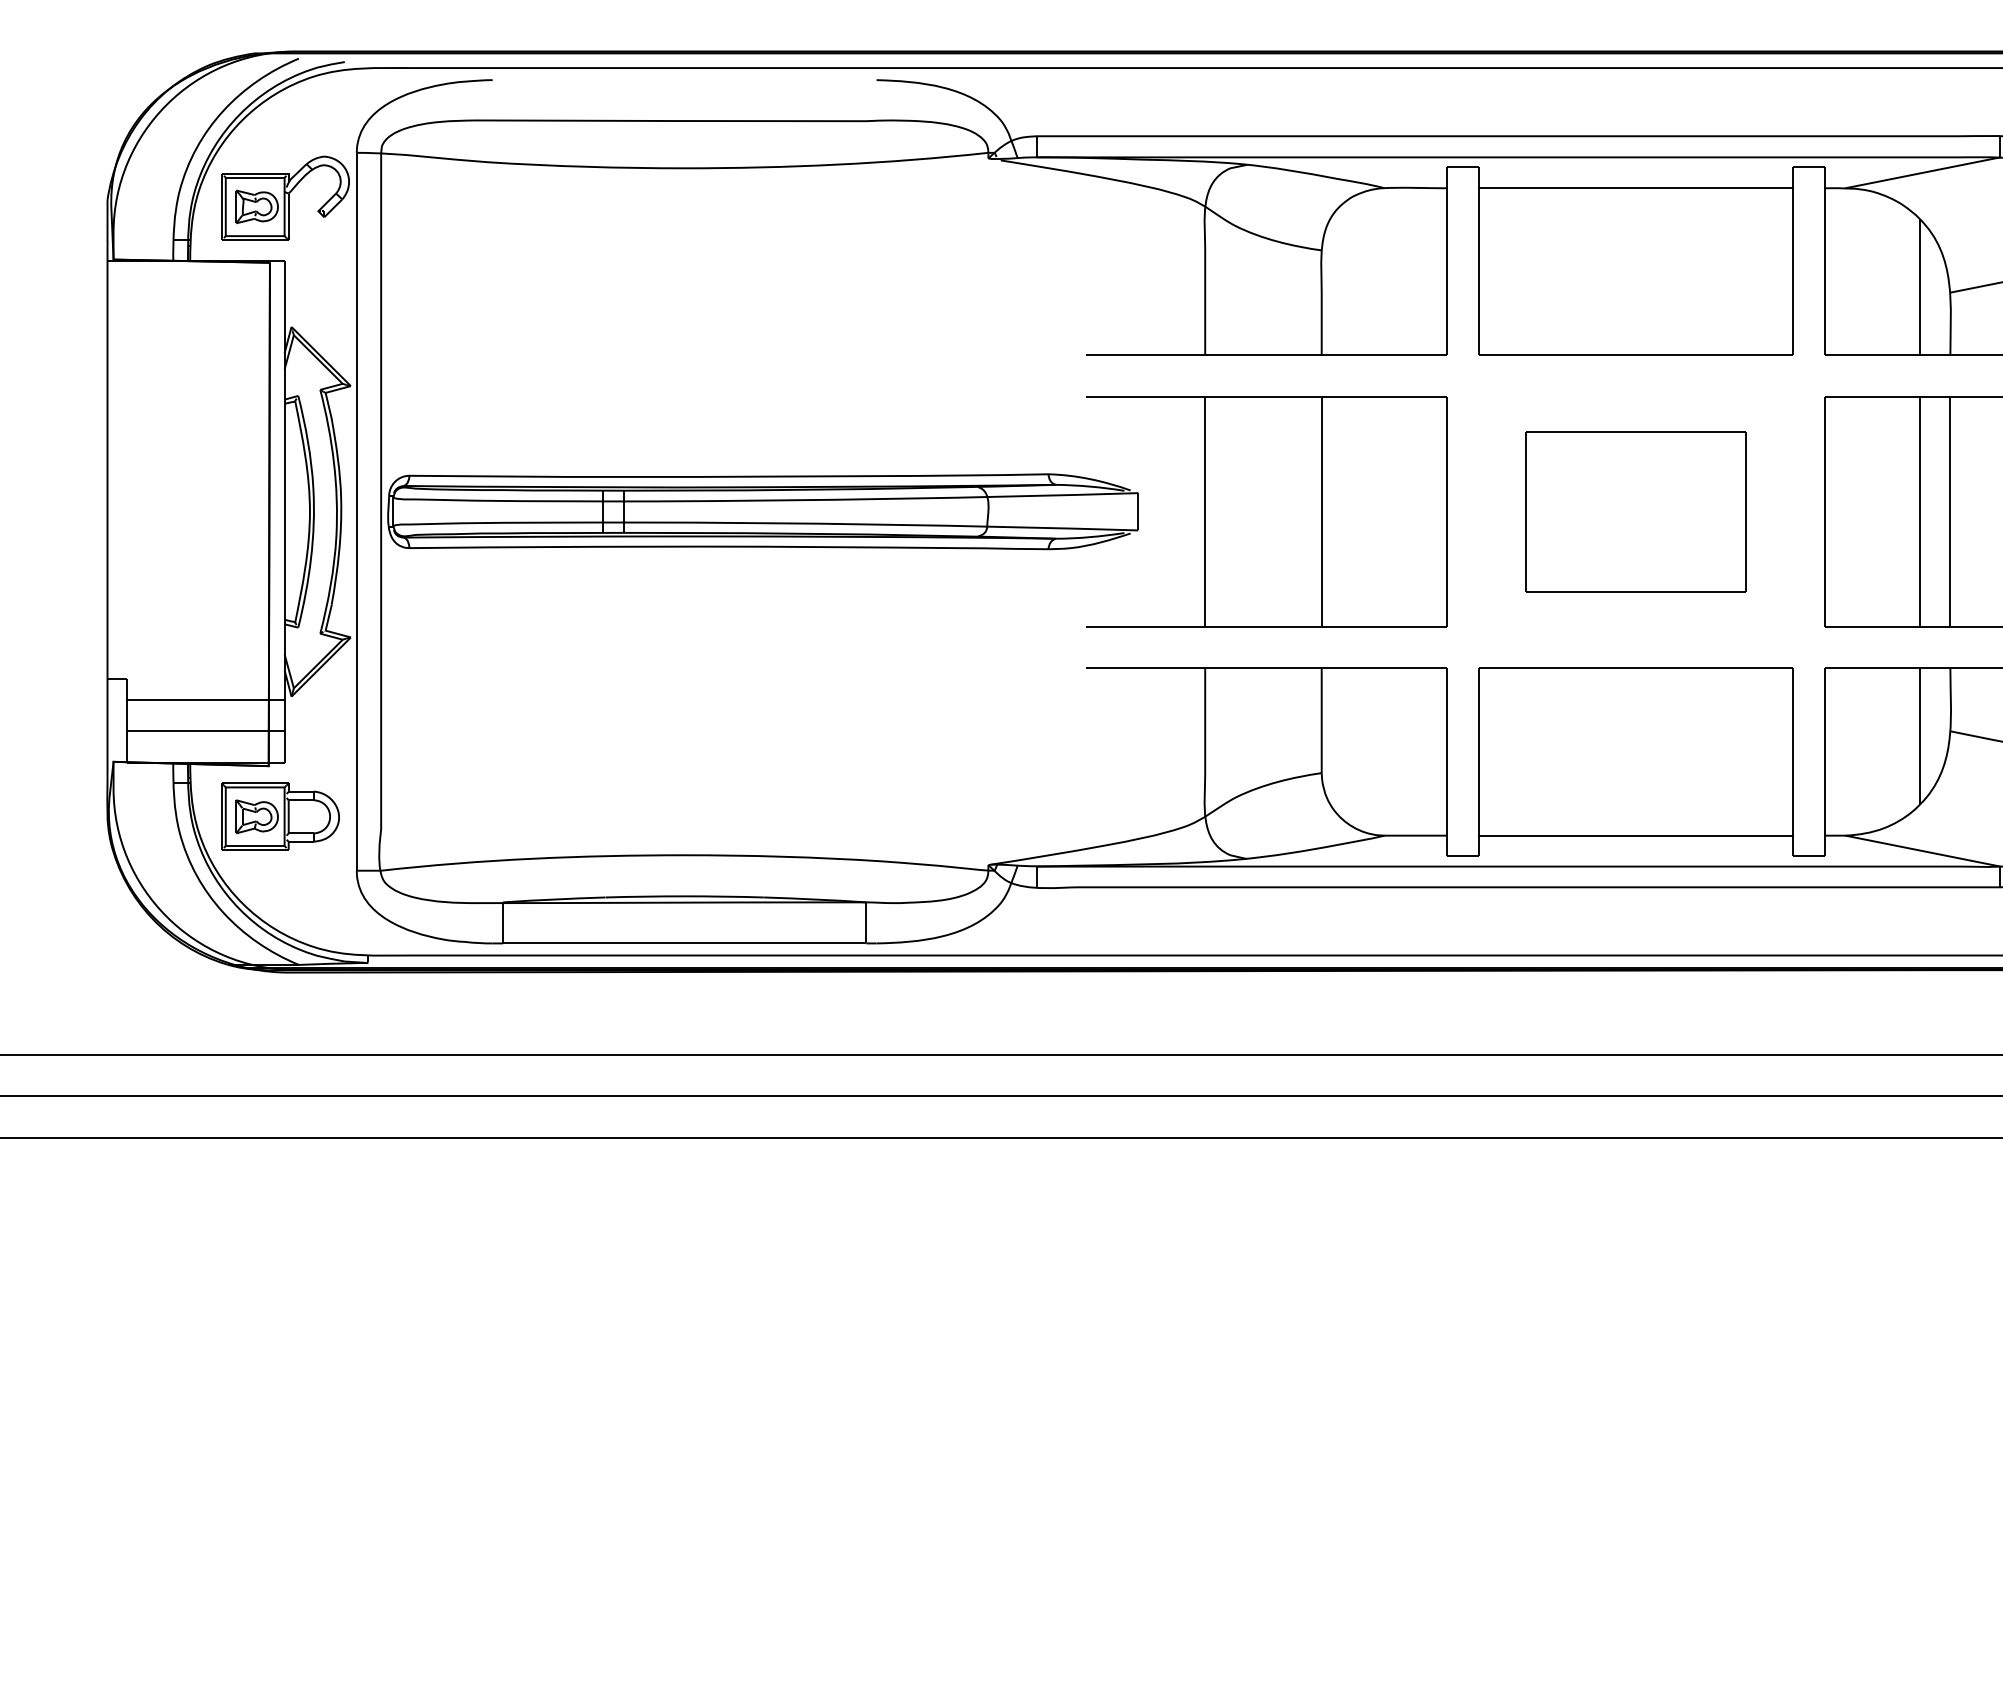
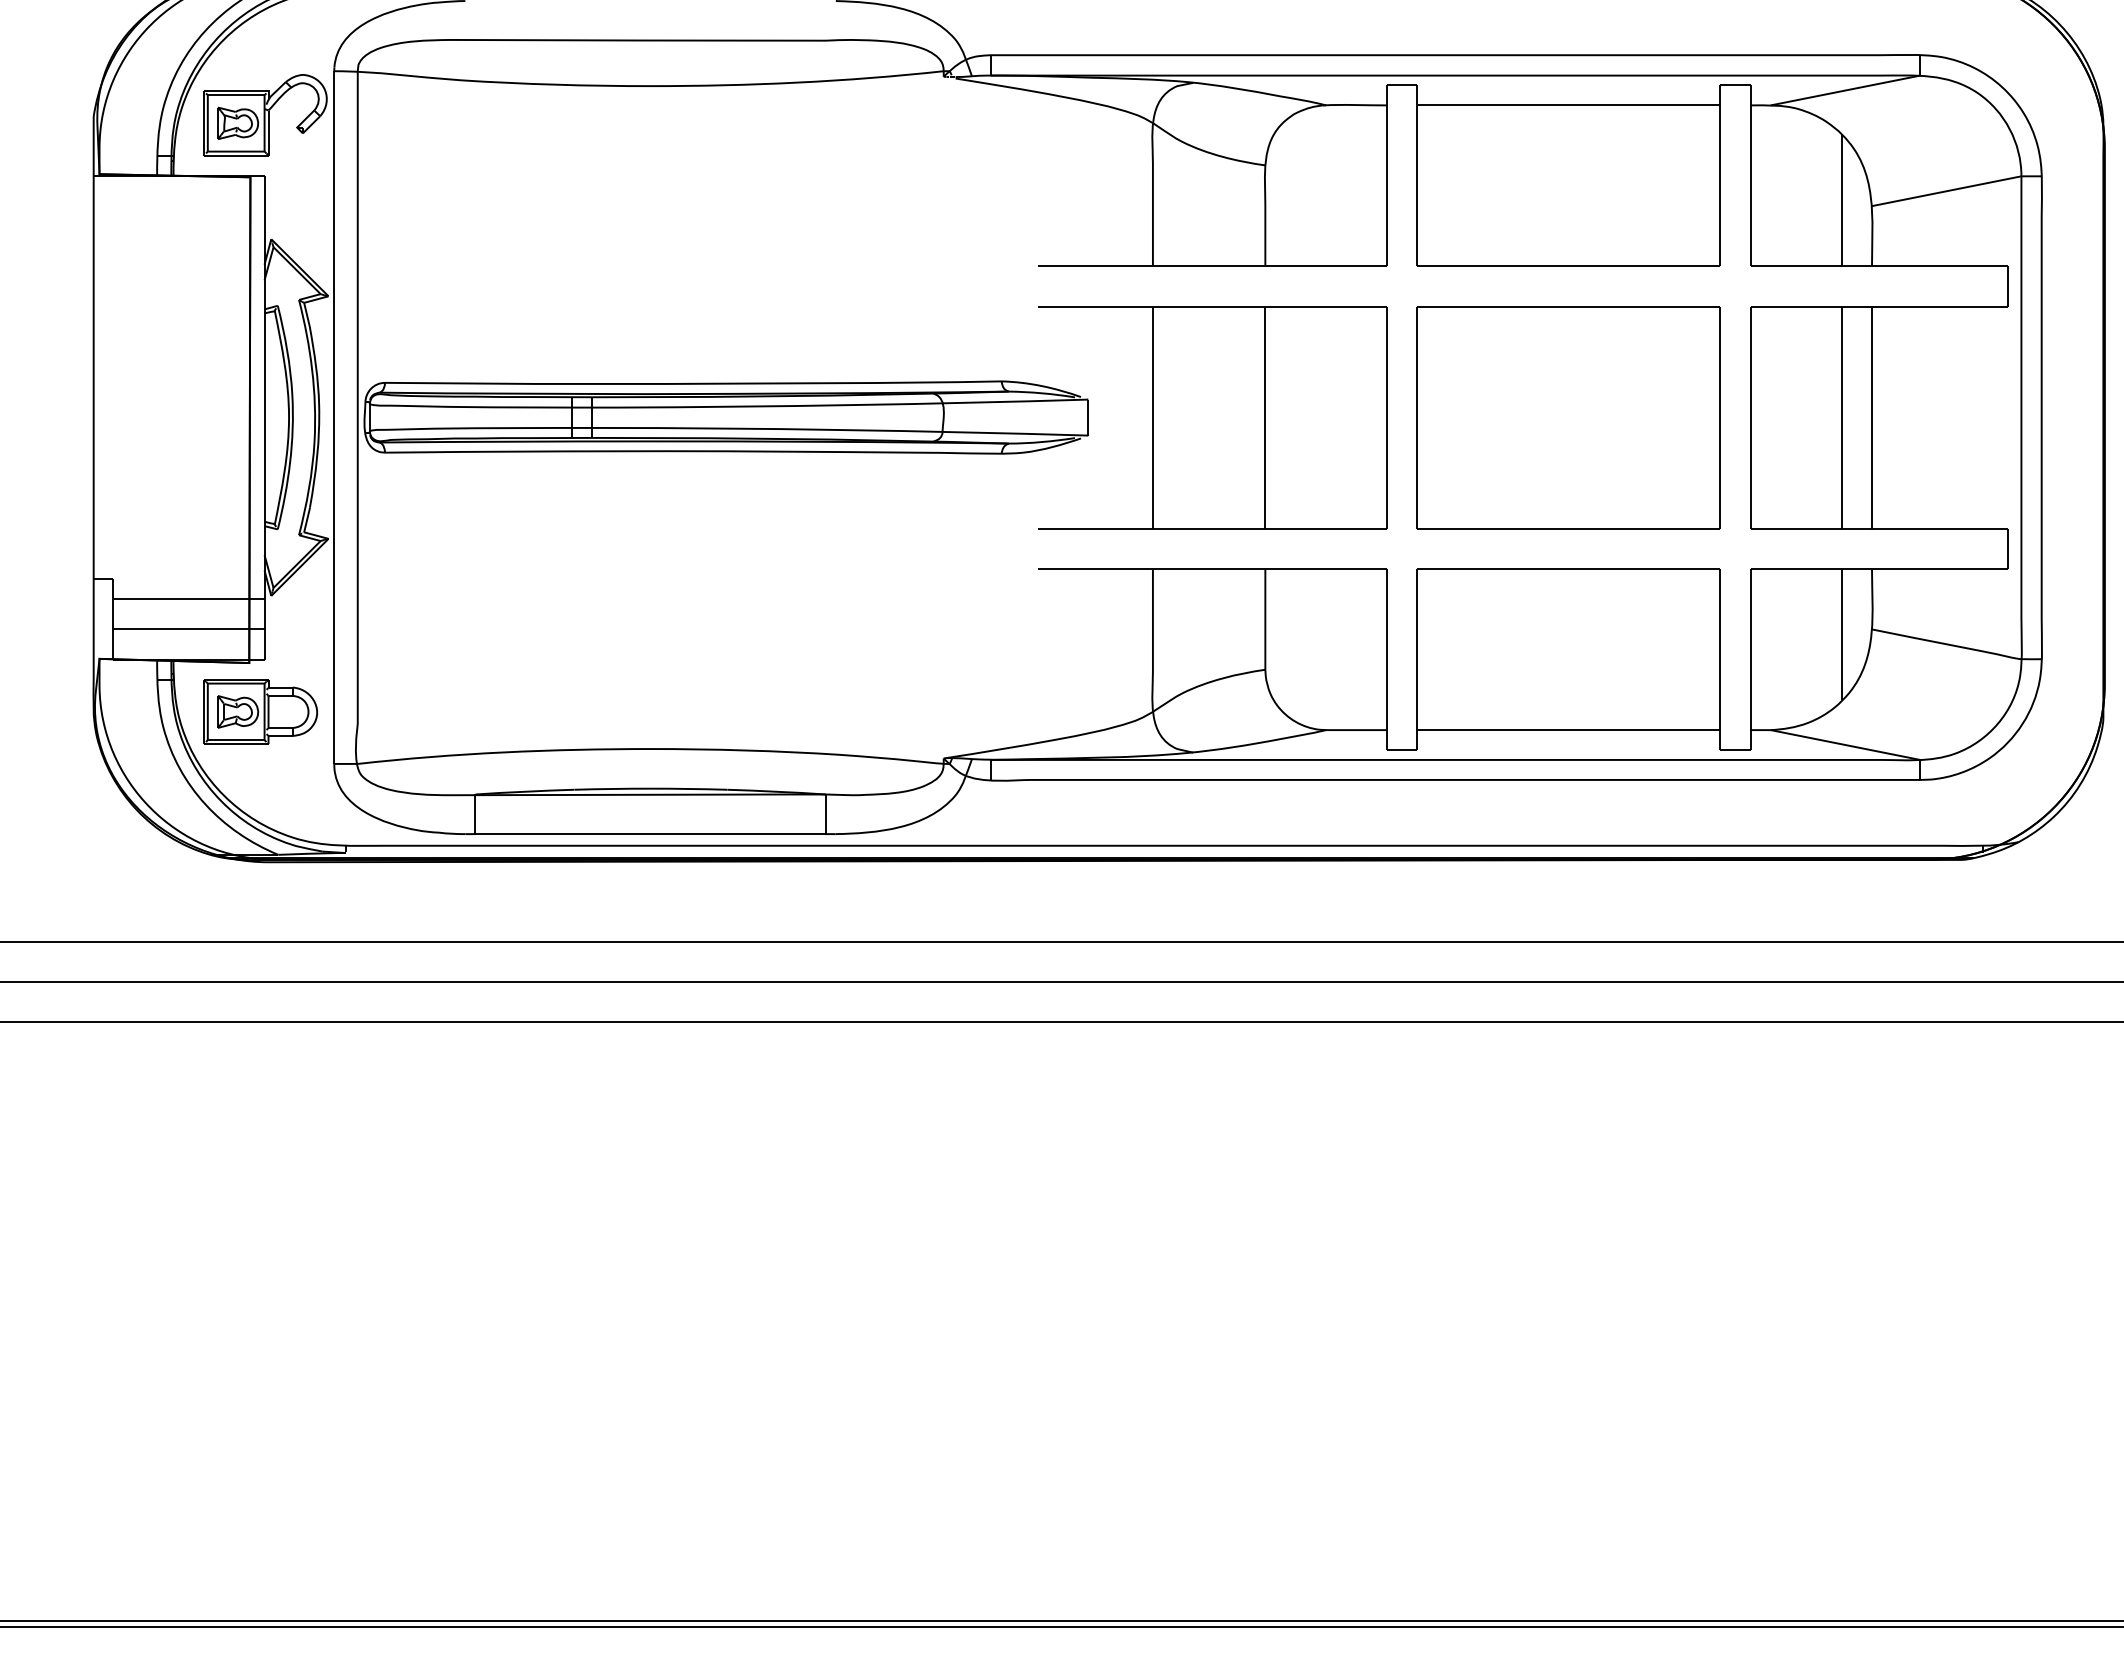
part: (1635, 511) -> (1568, 417), size x1.43

